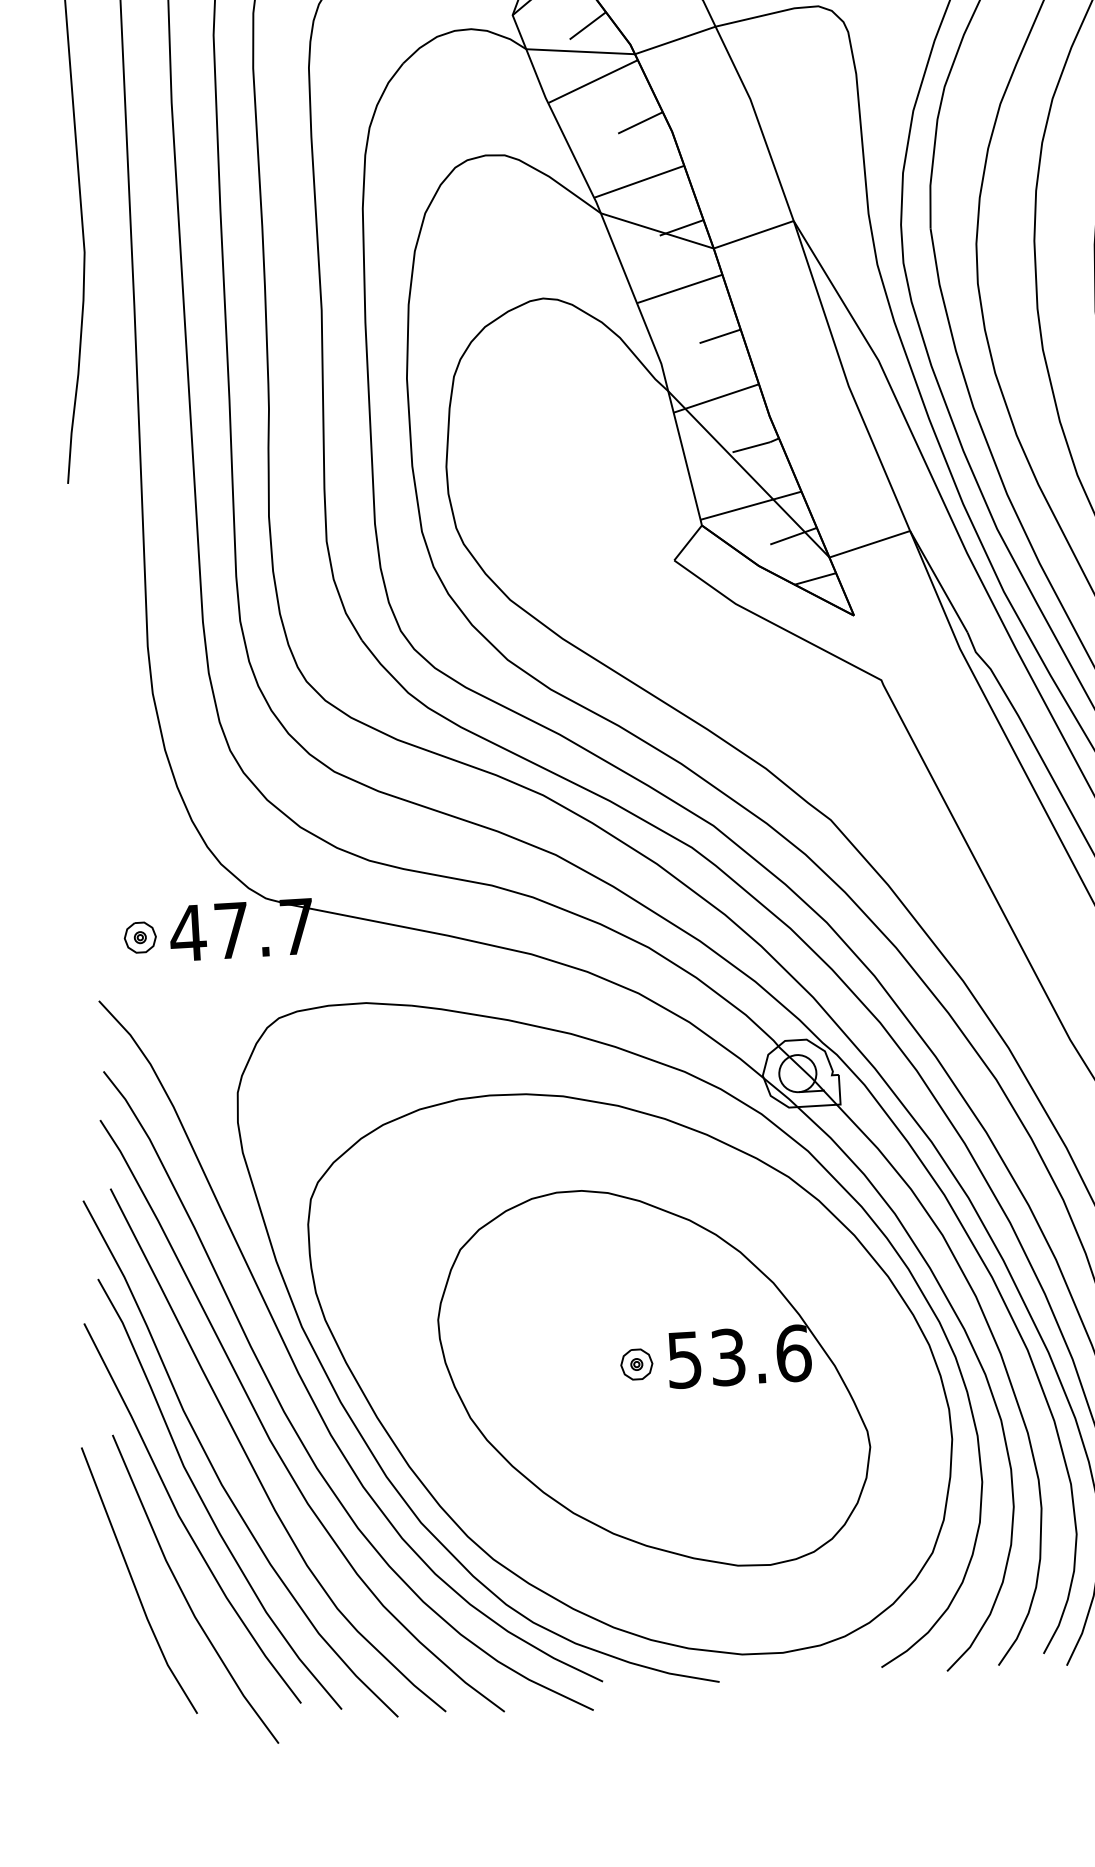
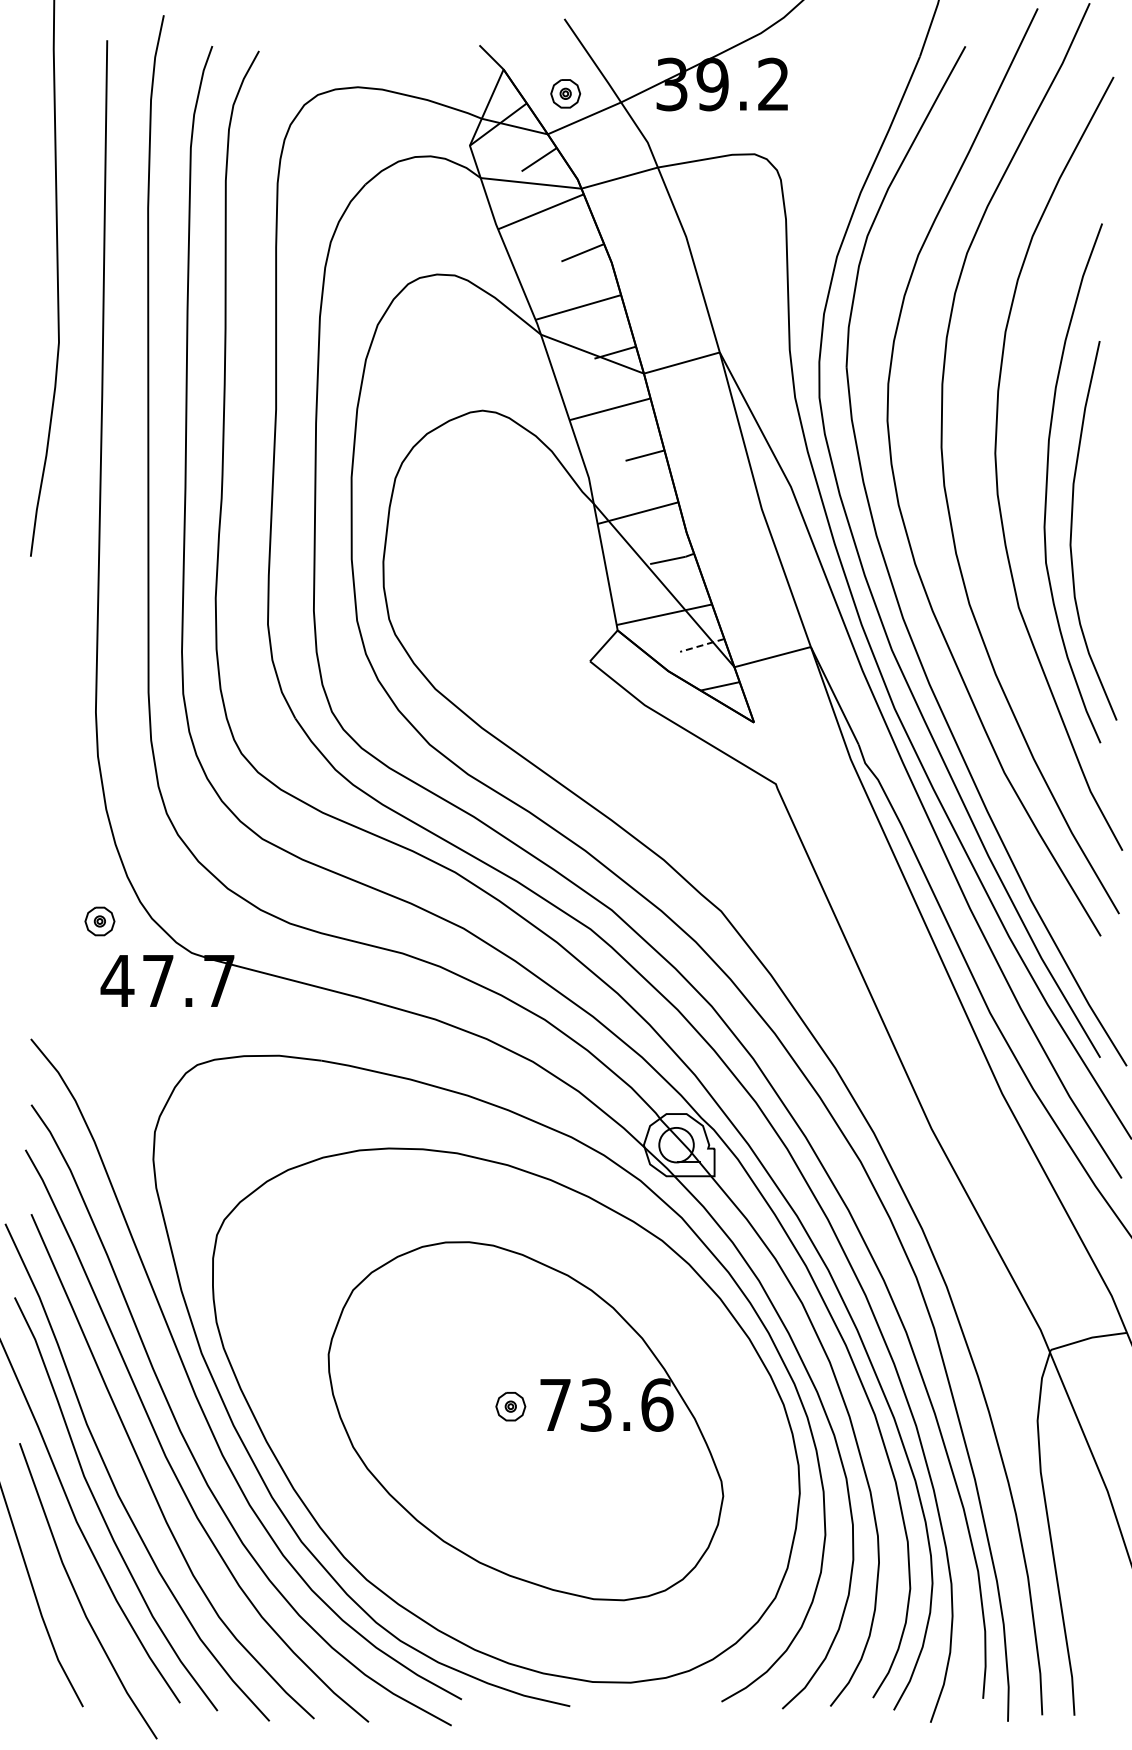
line: (792, 536) -> (701, 645), solid -> dashed
part: (139, 937) -> (99, 921), moved
text: (684, 1360) -> (555, 1405), 53.6 -> 73.6

